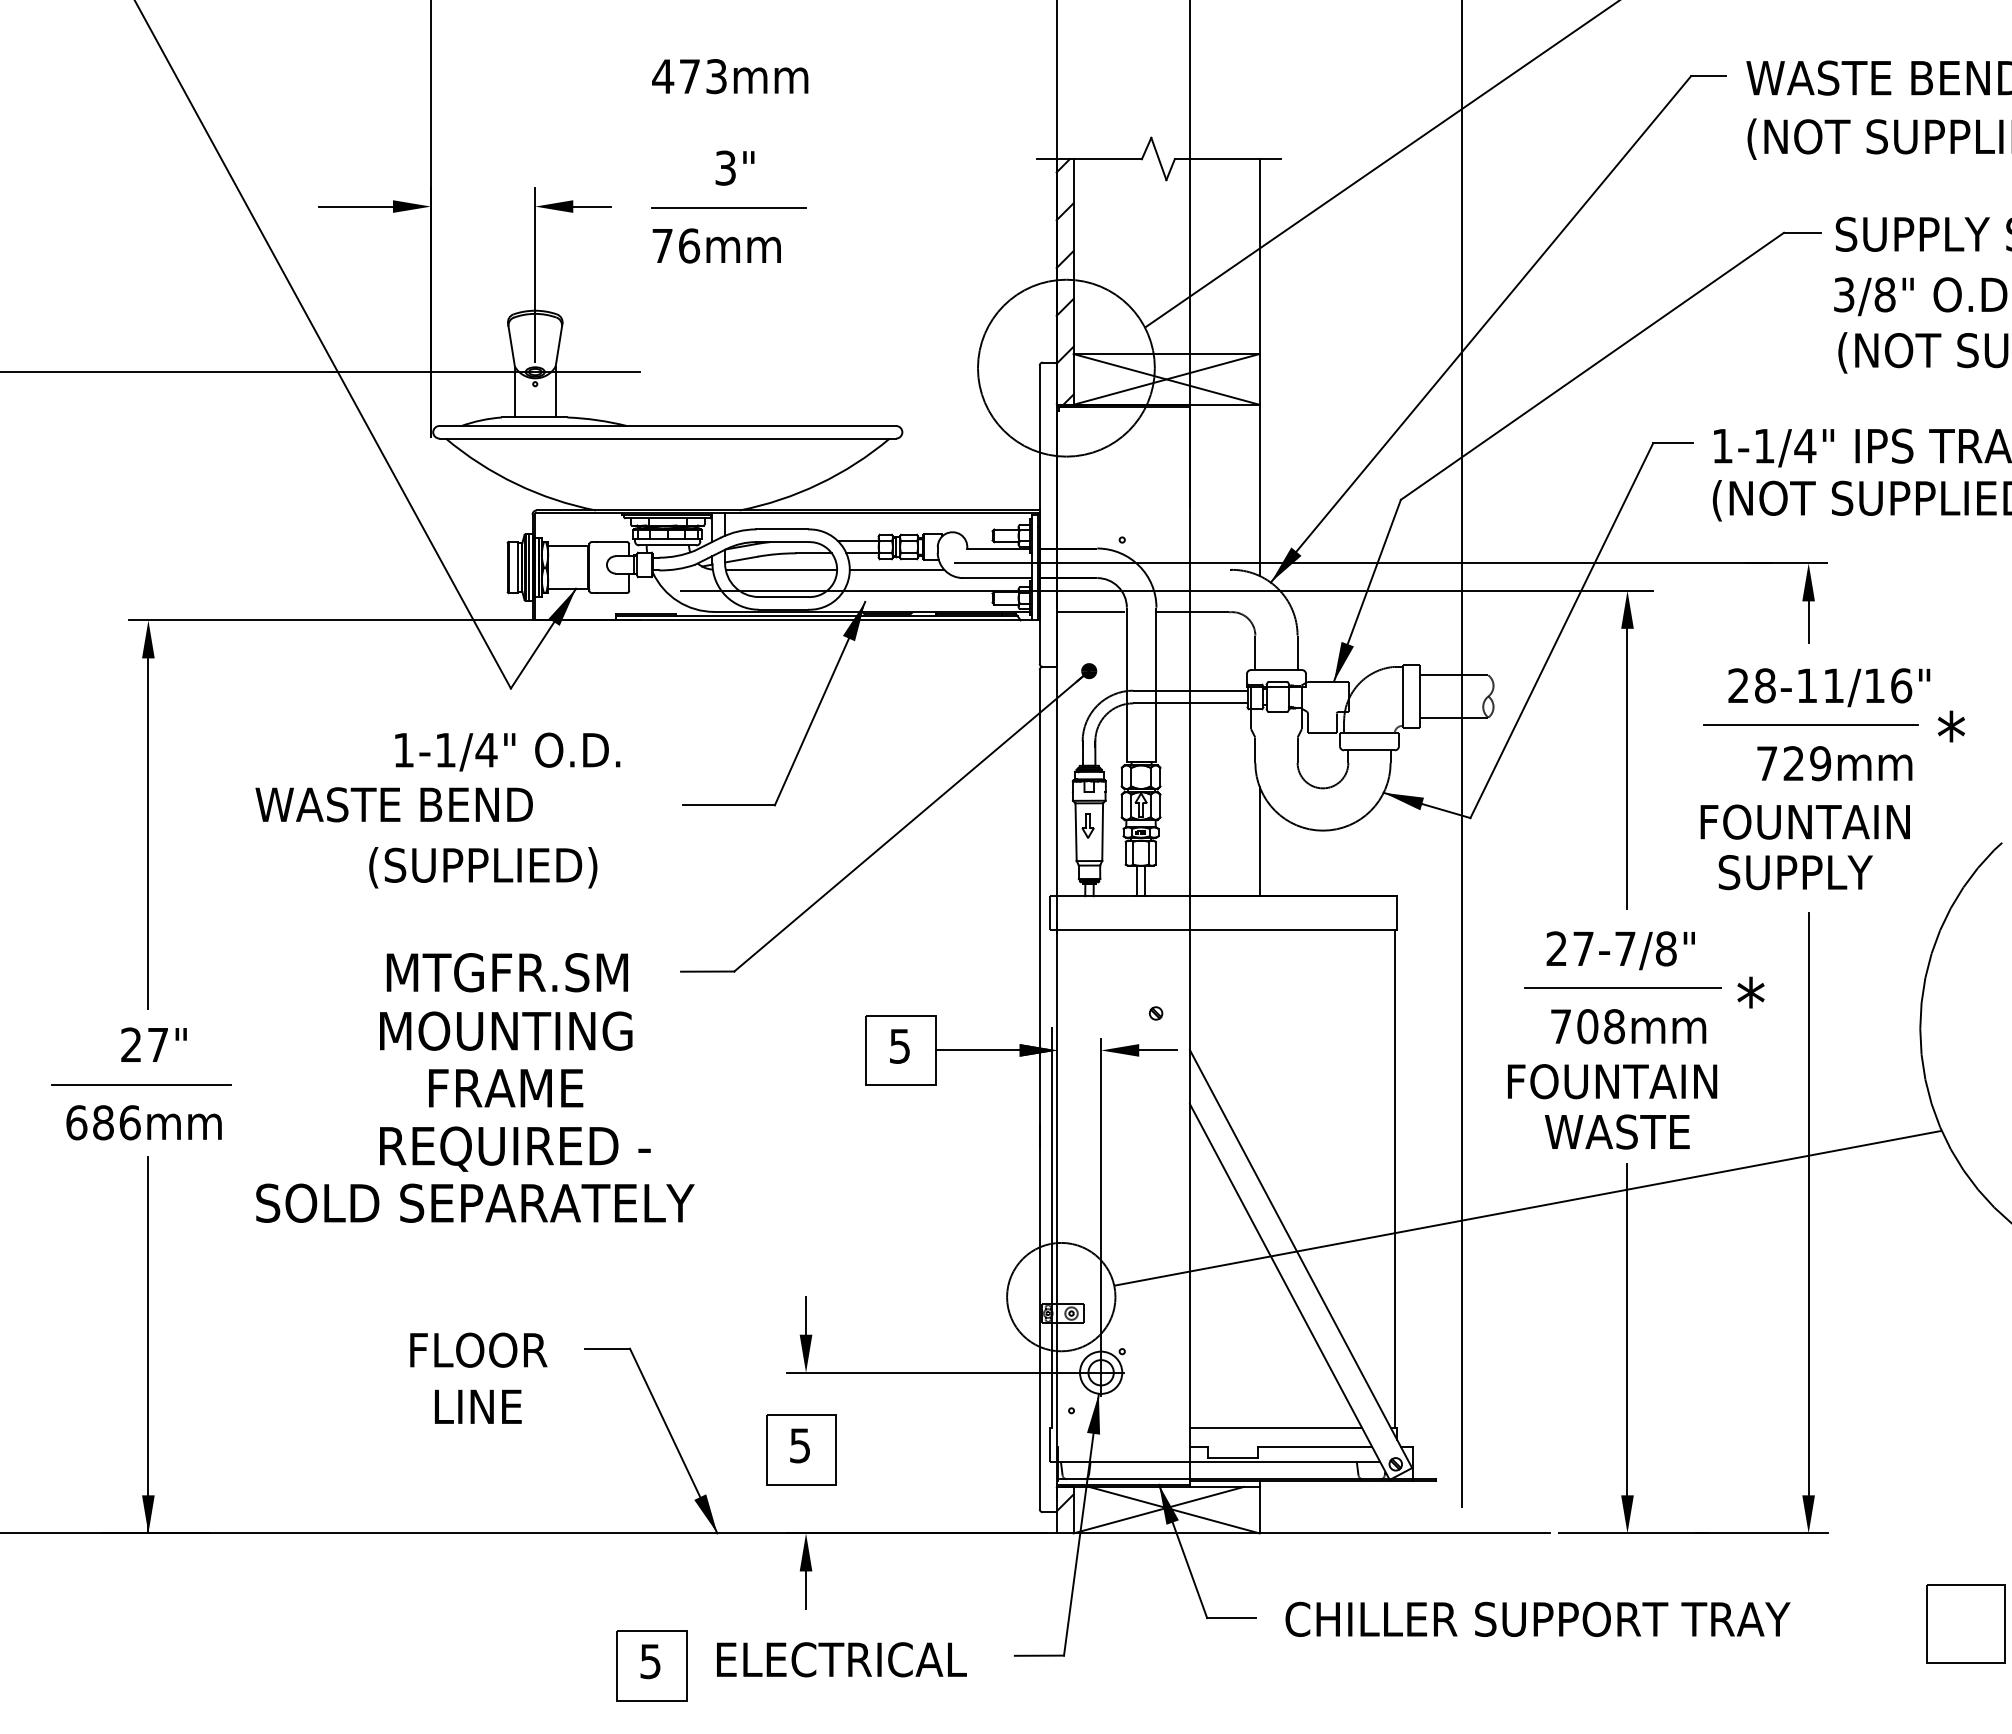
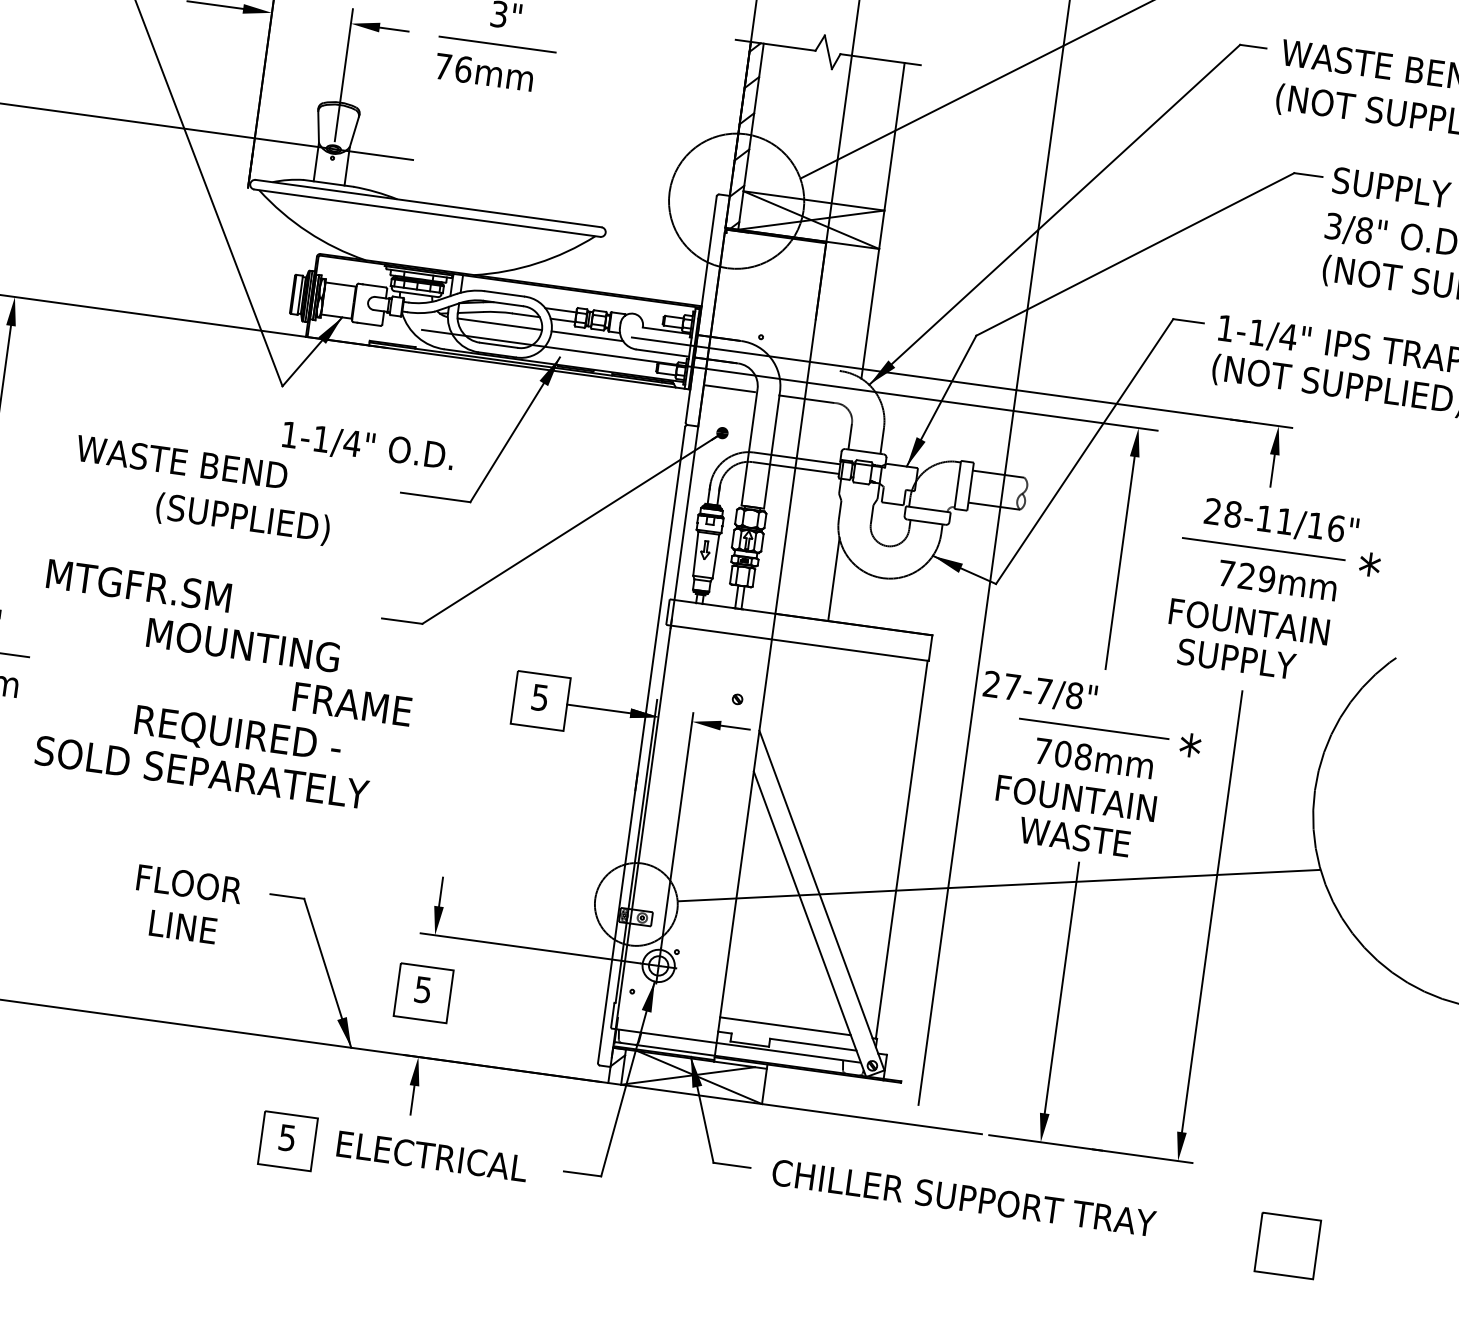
text: (507, 751) -> (368, 446), moved
text: (1620, 950) -> (1039, 692), moved
text: (506, 972) -> (138, 585), moved
text: (506, 1088) -> (352, 704), moved

